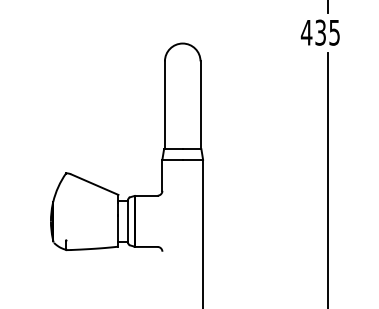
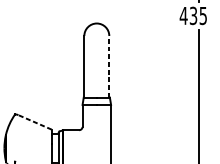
line: (200, 104) -> (109, 66), solid -> dashed
line: (94, 184) -> (34, 122), solid -> dashed

